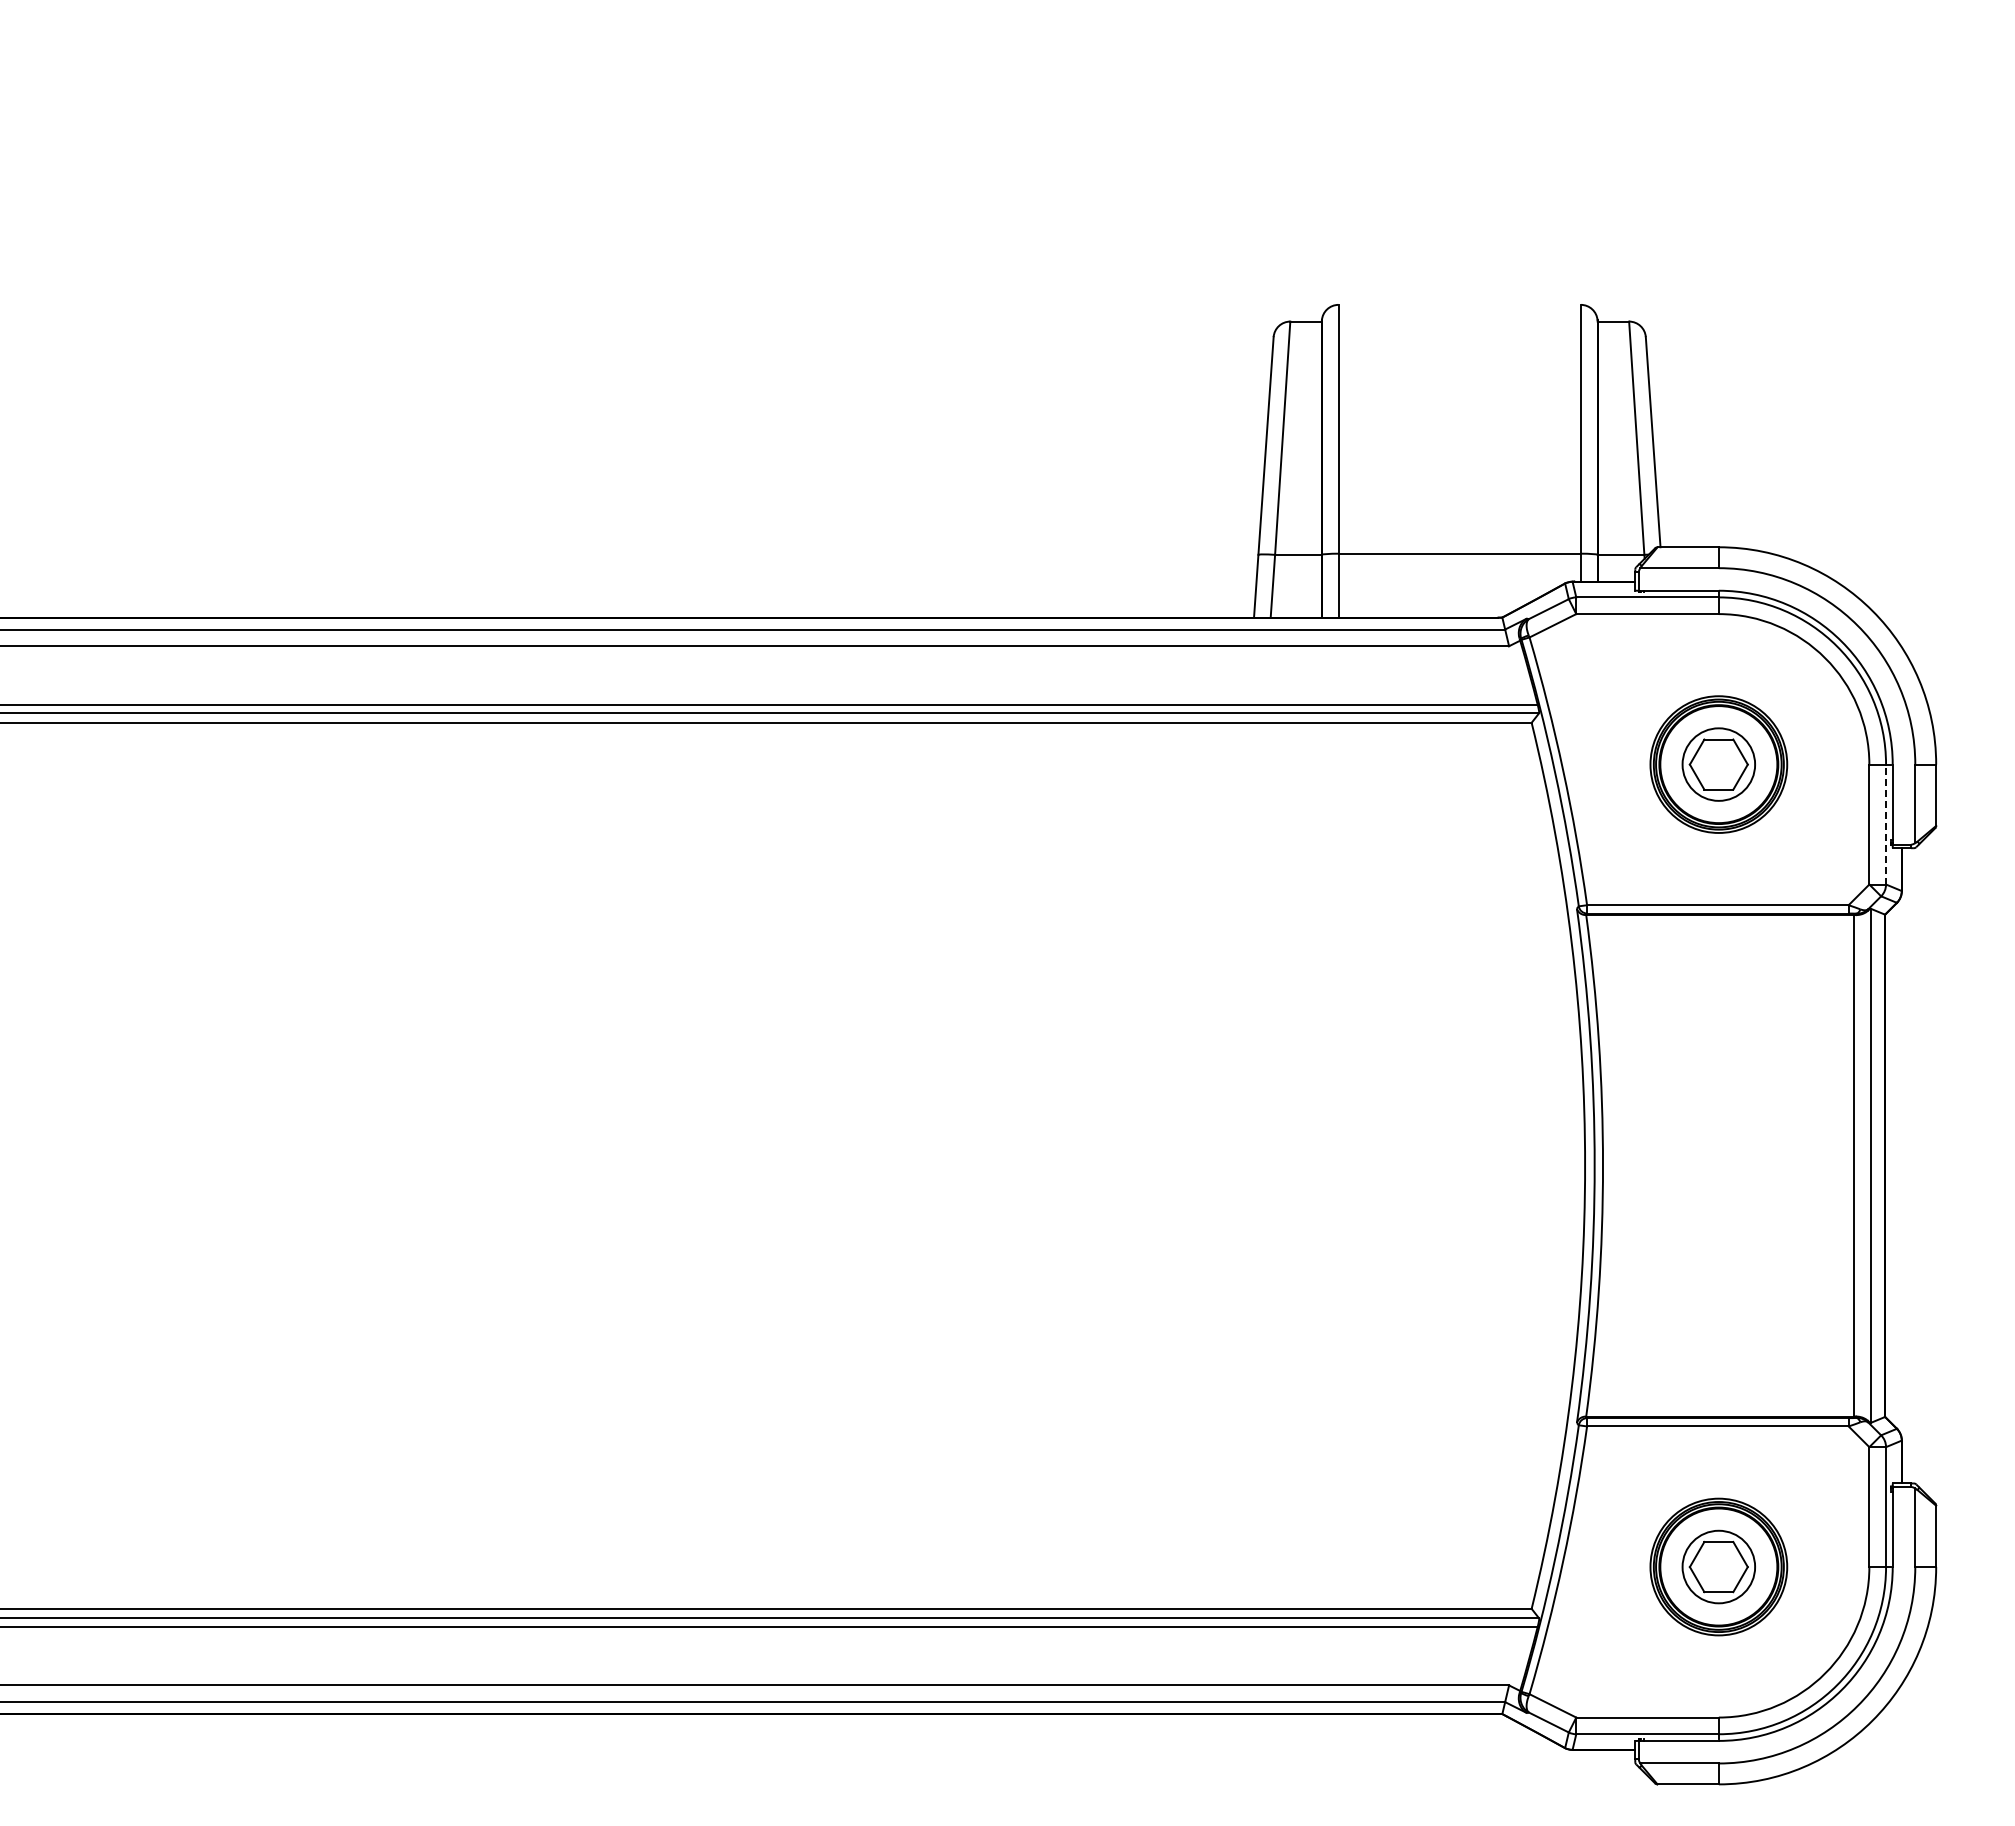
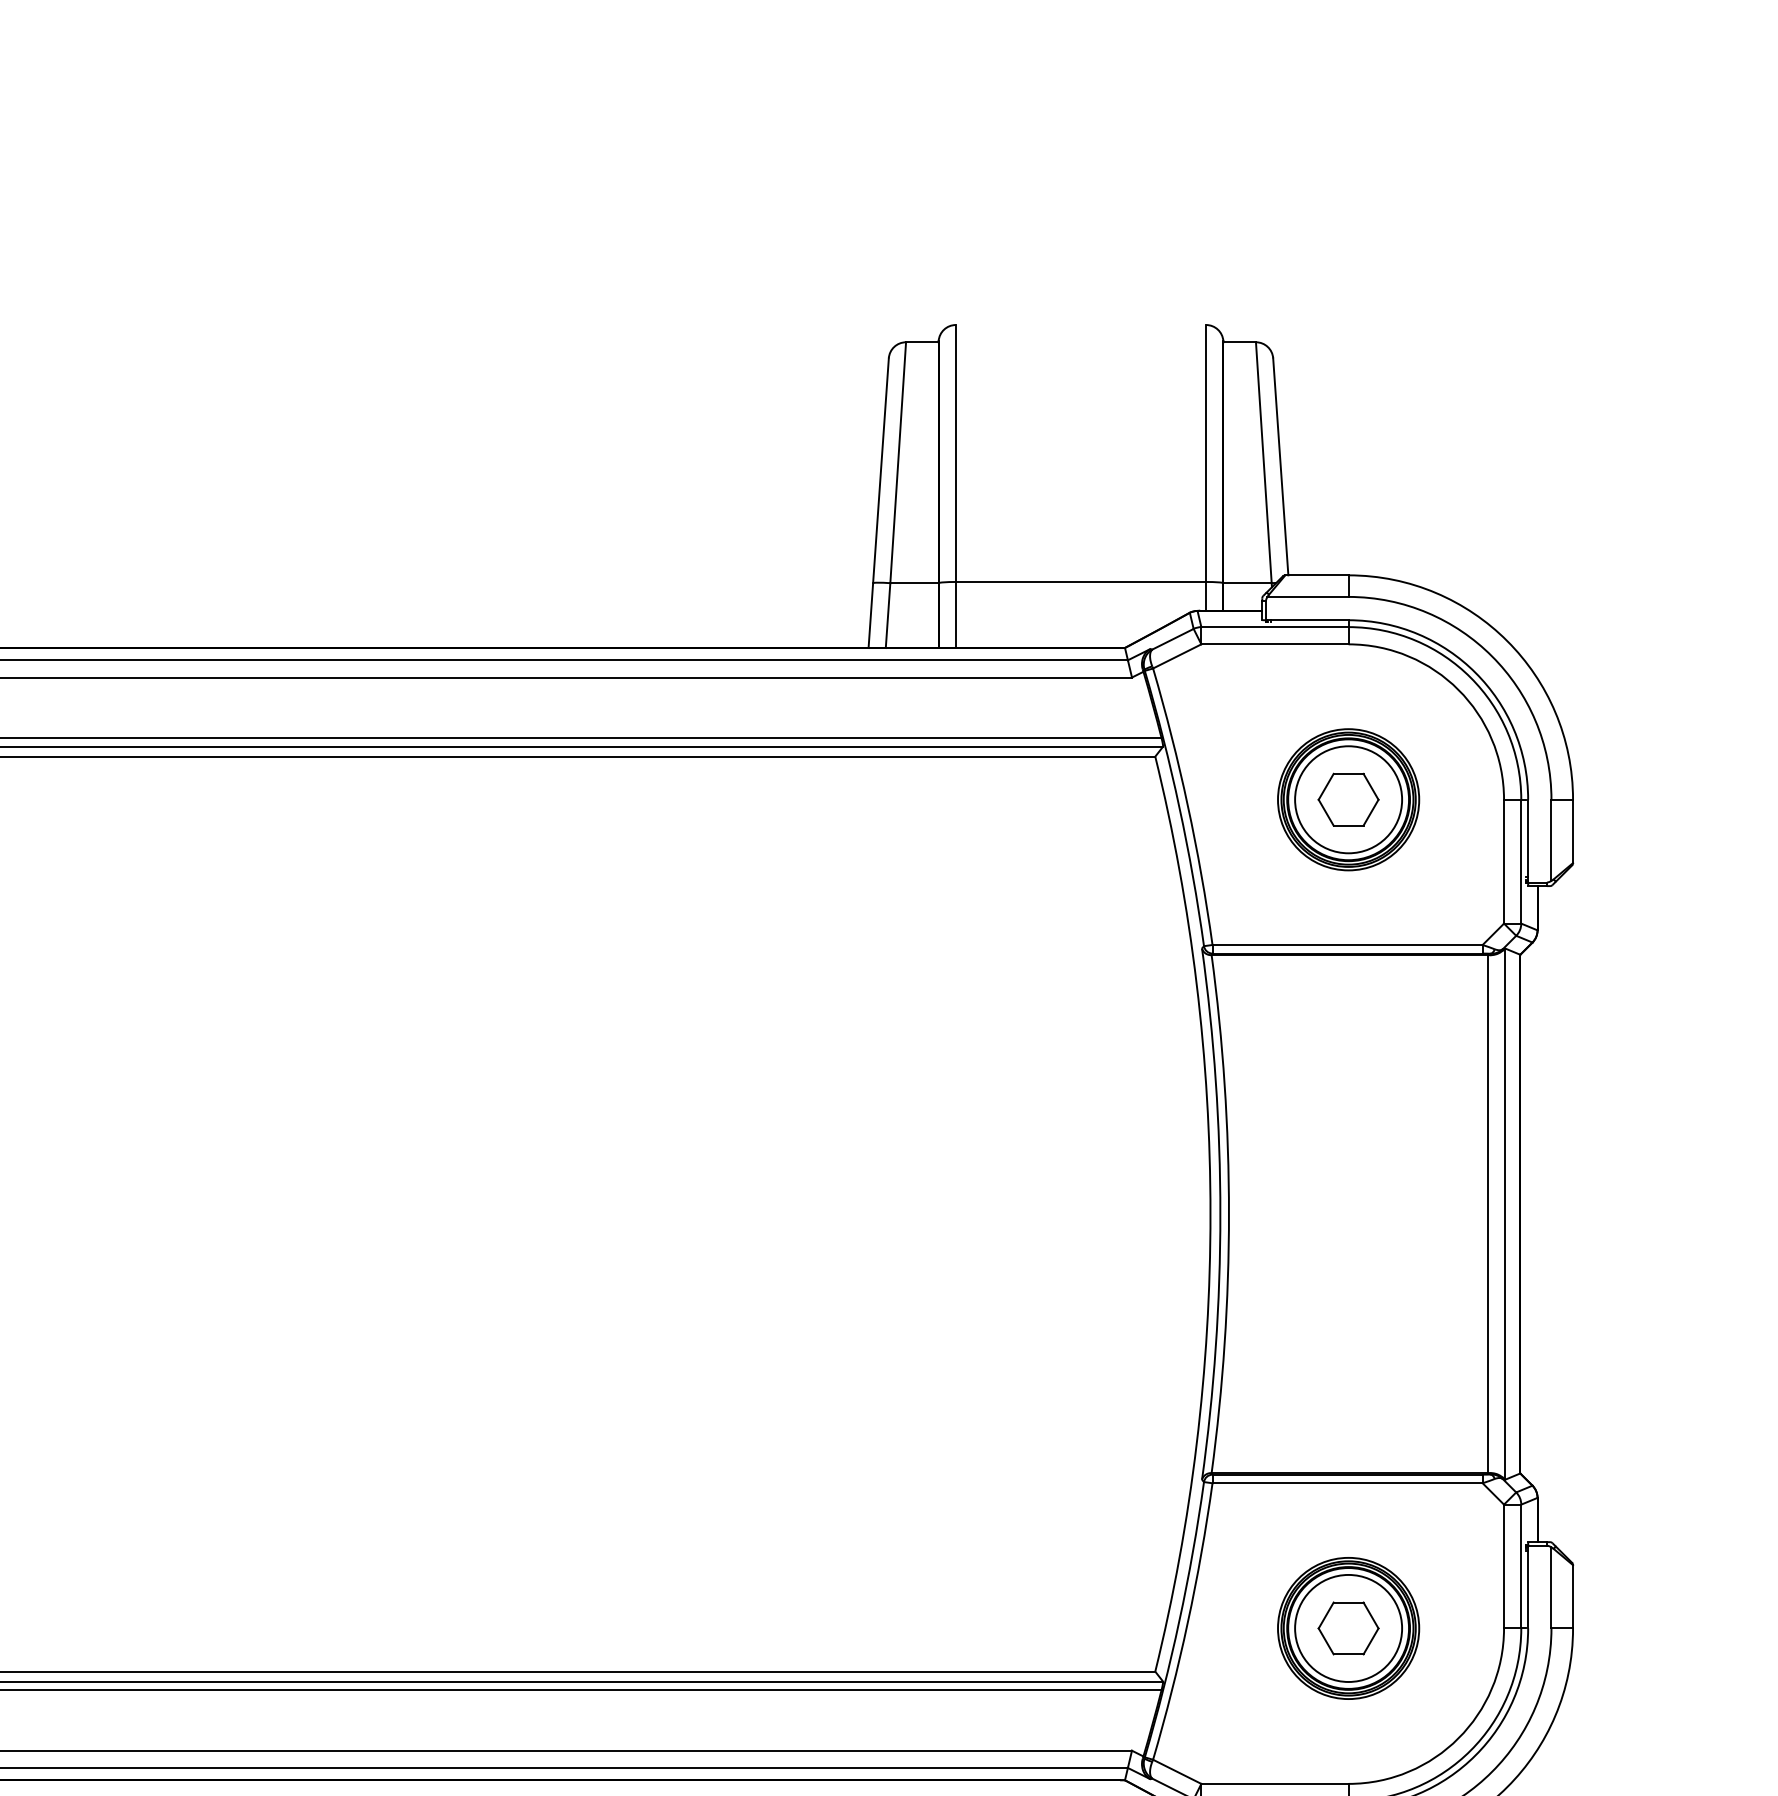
circle: (1718, 764) -> (1348, 799), size x1.43
line: (1886, 824) -> (1521, 861), dashed -> solid
circle: (1718, 1566) -> (1348, 1627), size x1.43

